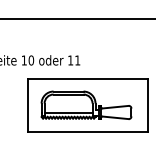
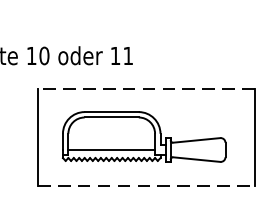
line: (87, 78) -> (145, 88), solid -> dashed
line: (87, 132) -> (145, 186), solid -> dashed

